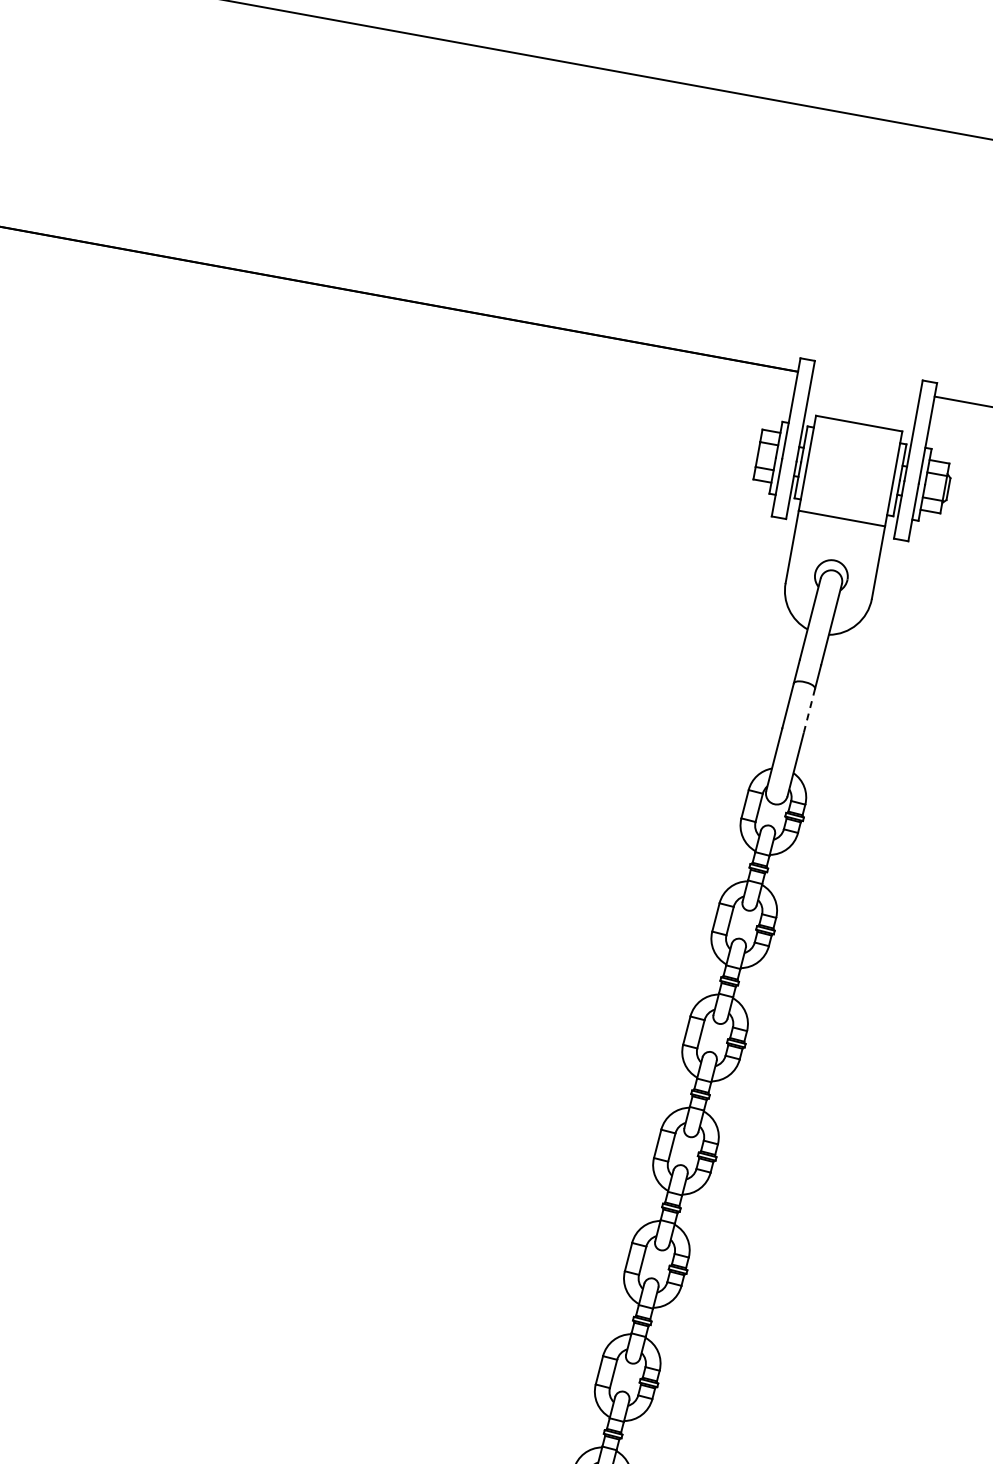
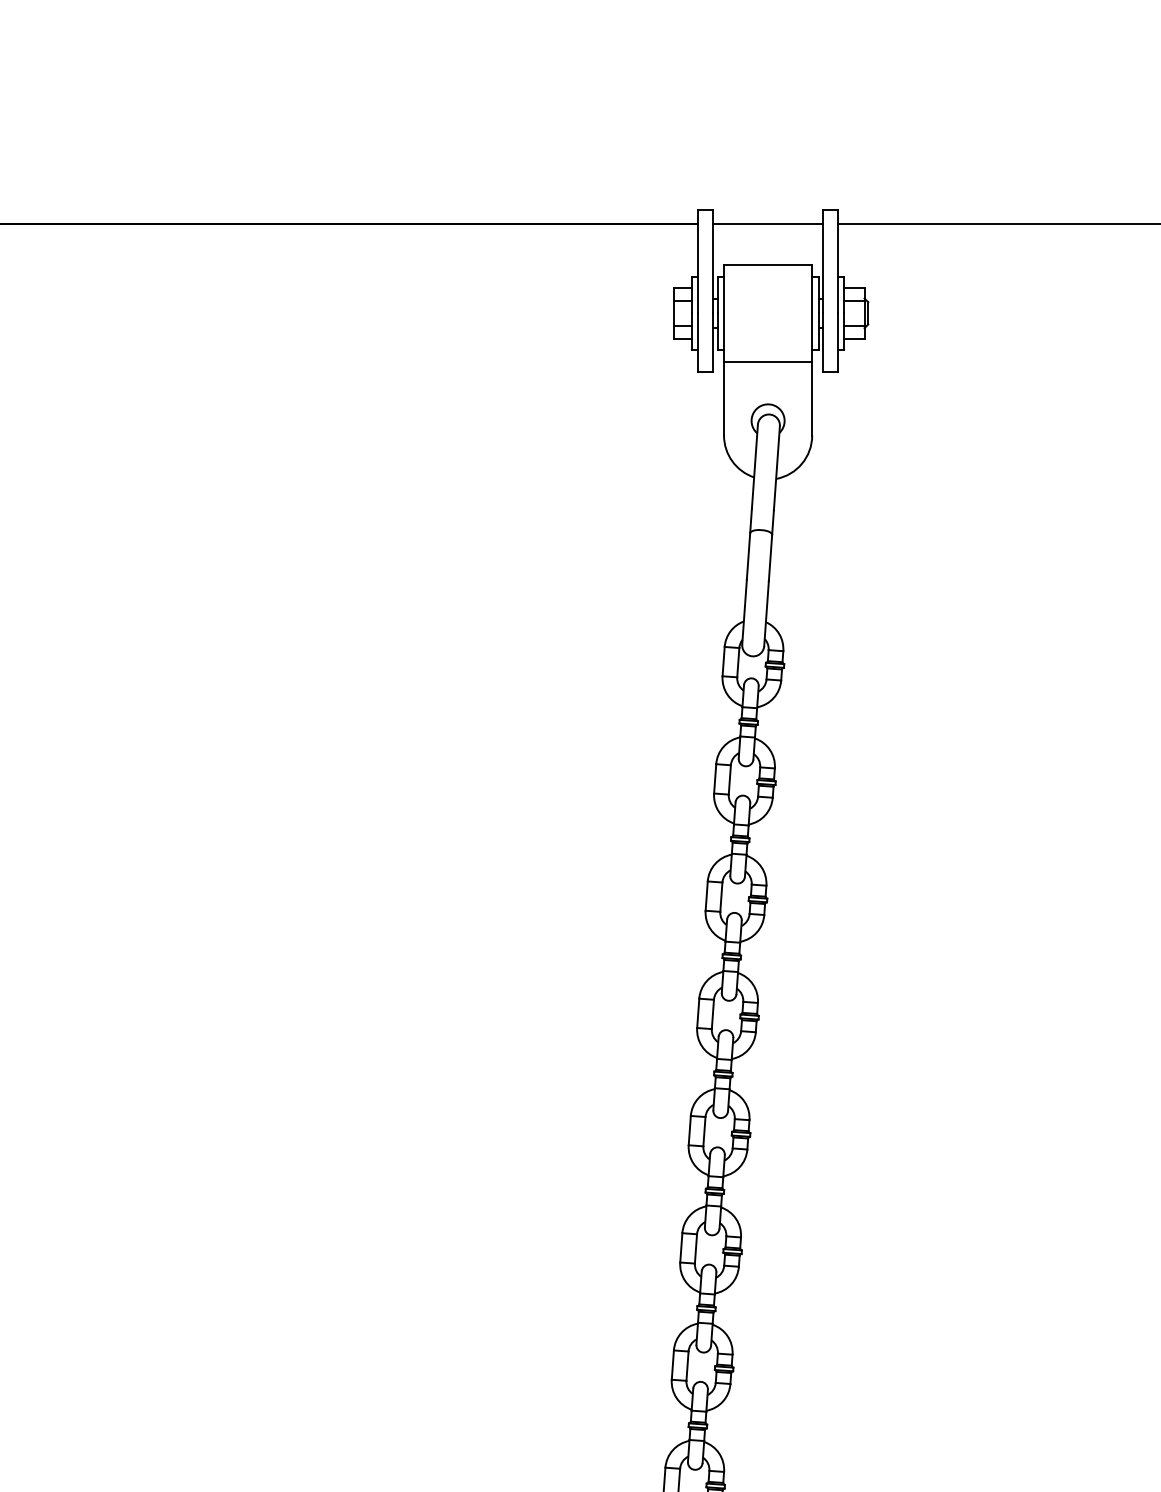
line: (866, 384) -> (768, 224), added
line: (809, 711) -> (770, 558), dashed -> solid

